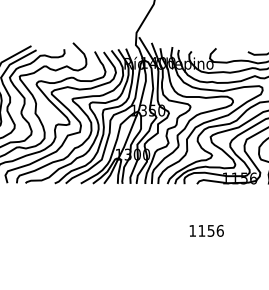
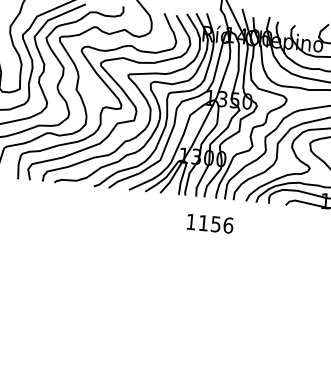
text: (206, 230) -> (209, 223), moved

